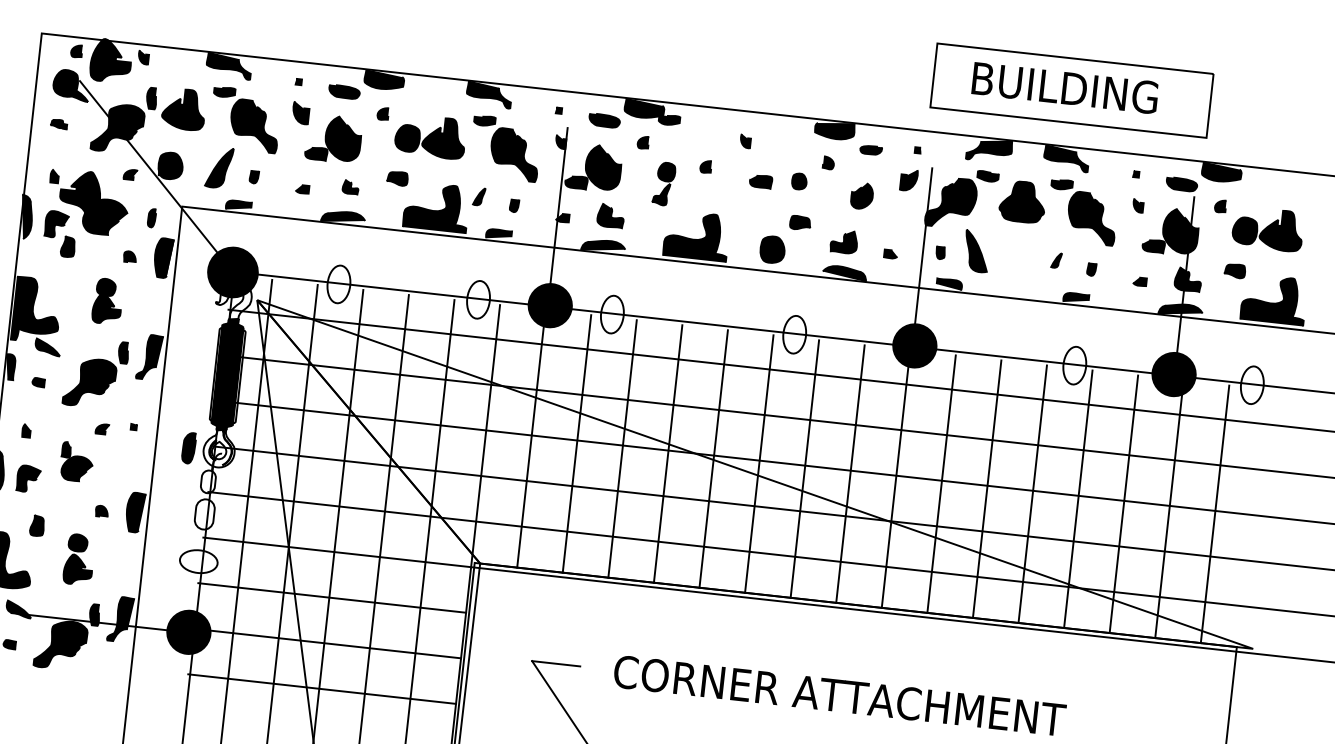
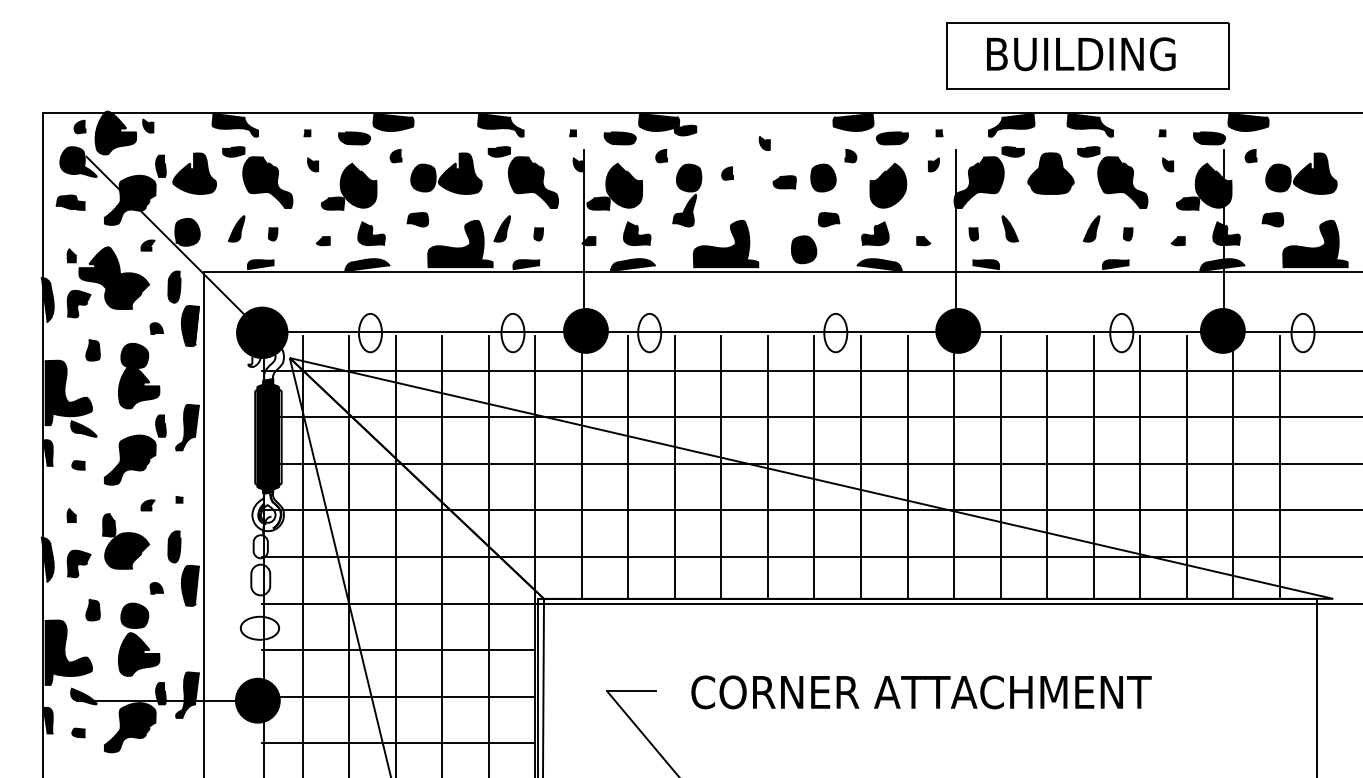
part: (300, 113) -> (312, 164), size x0.62
part: (59, 124) -> (70, 202), size x1.67
part: (870, 150) -> (891, 138), size x1.43
part: (219, 167) -> (236, 228), size x0.62
part: (908, 180) -> (933, 164), size x0.62
part: (799, 181) -> (823, 177), size x1.67
part: (664, 183) -> (687, 195), size x1.43
part: (350, 187) -> (371, 233), size x1.67
part: (862, 195) -> (888, 185), size x1.67
part: (478, 196) -> (501, 228), size x1.43
part: (152, 217) -> (174, 286), size x1.67
part: (67, 246) -> (92, 350), moved
part: (977, 251) -> (1010, 228), size x0.62
part: (1056, 259) -> (1091, 228), size x1.67
part: (108, 301) -> (139, 375), size x1.43
part: (189, 447) -> (174, 546), moved
part: (76, 462) -> (125, 541), size x1.43
part: (79, 559) -> (139, 639), size x1.43

